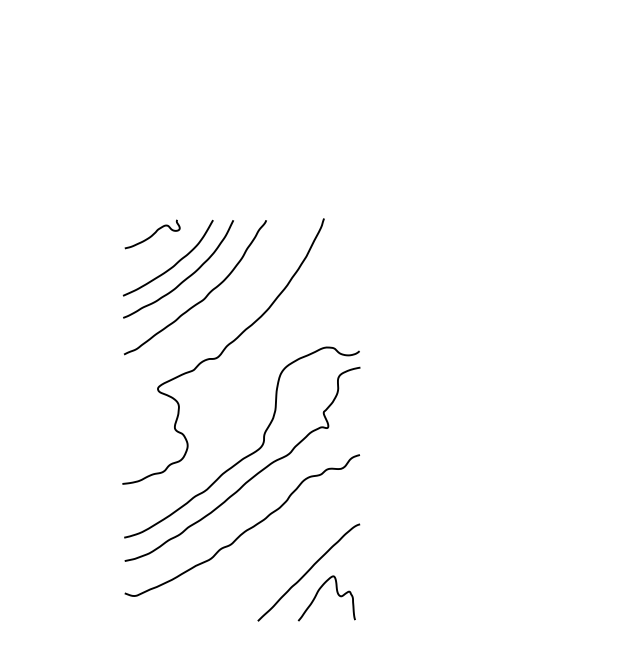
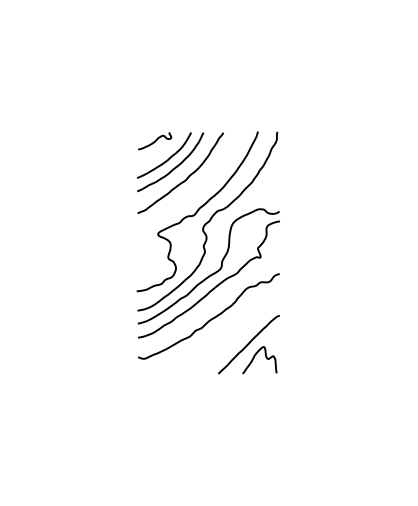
curve: (239, 367) -> (207, 221), added

